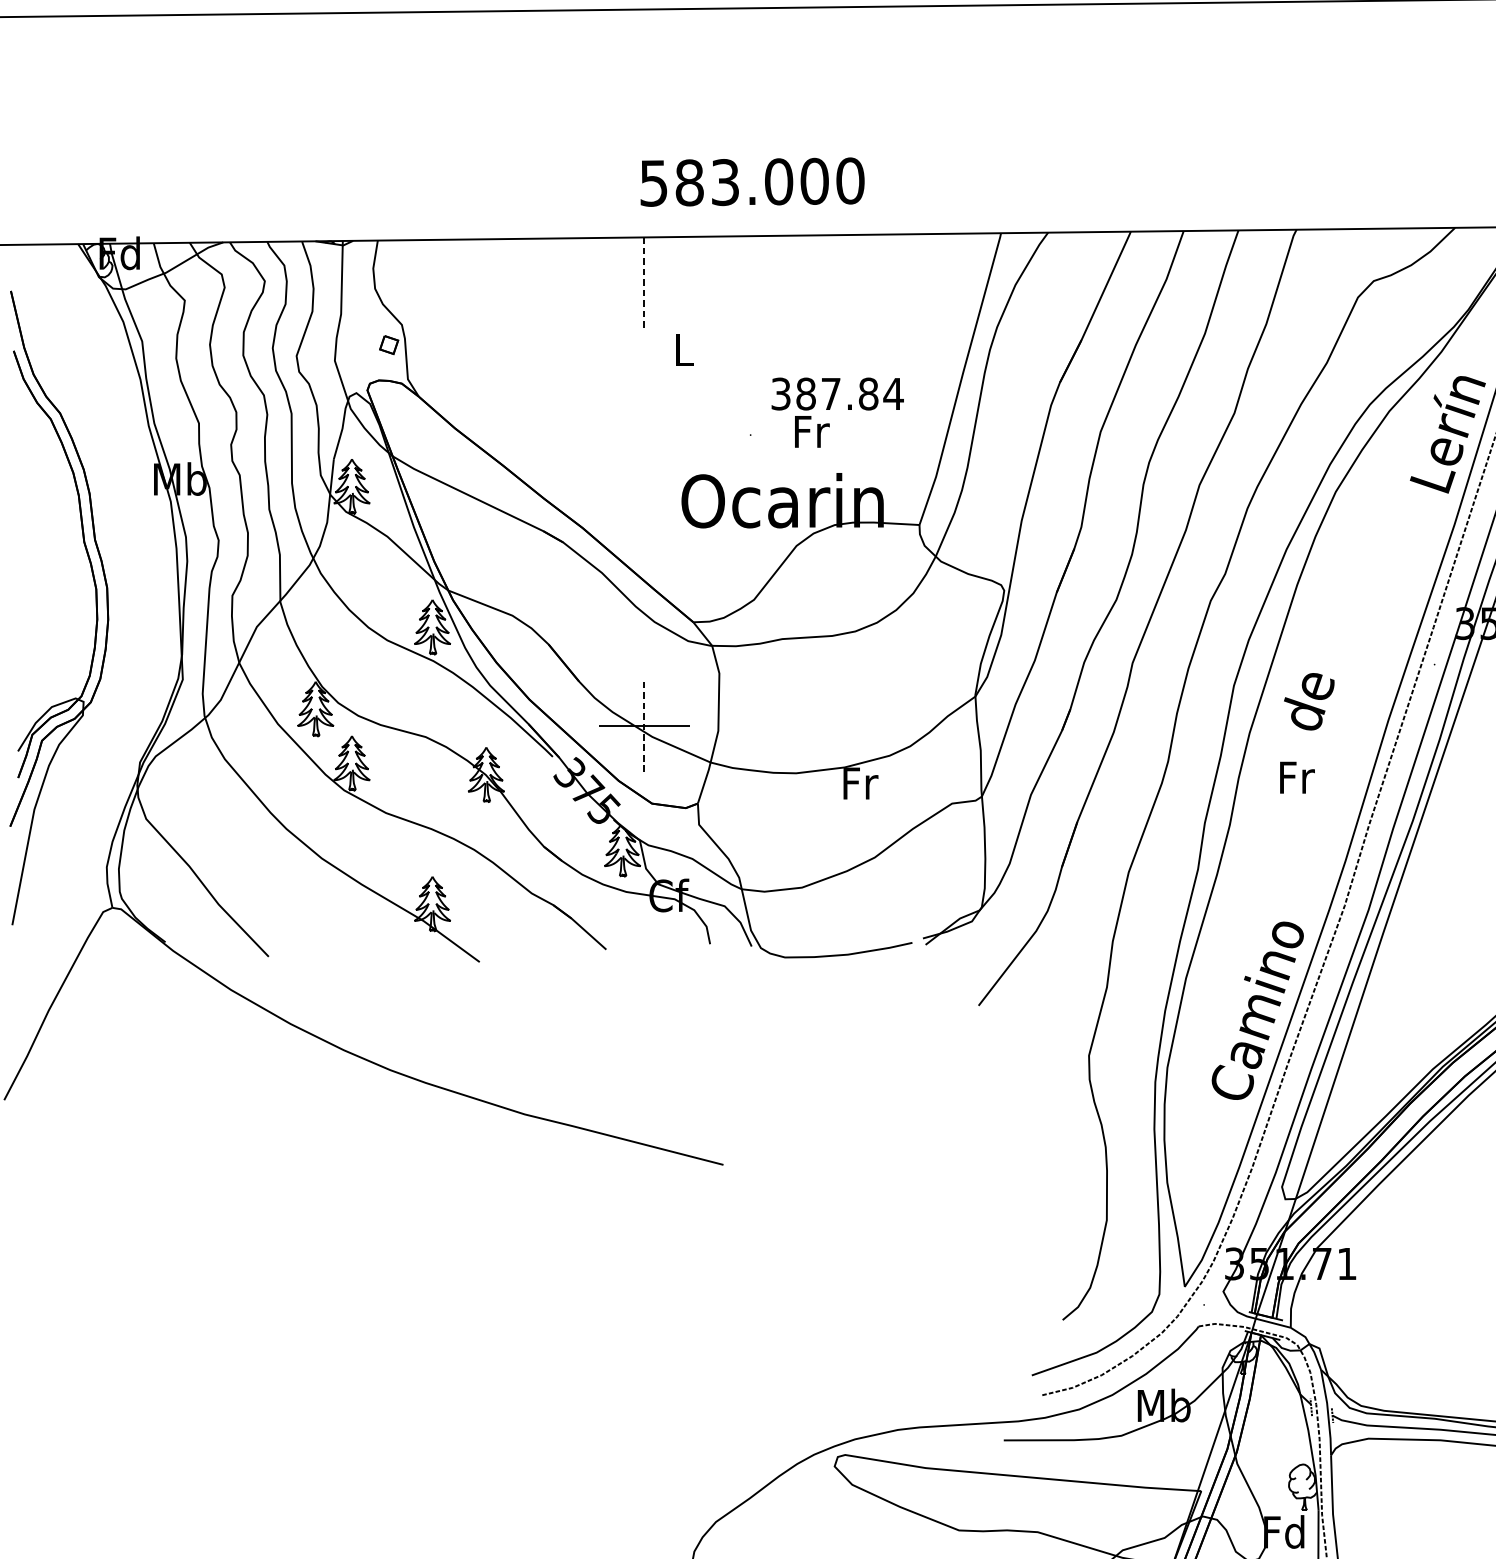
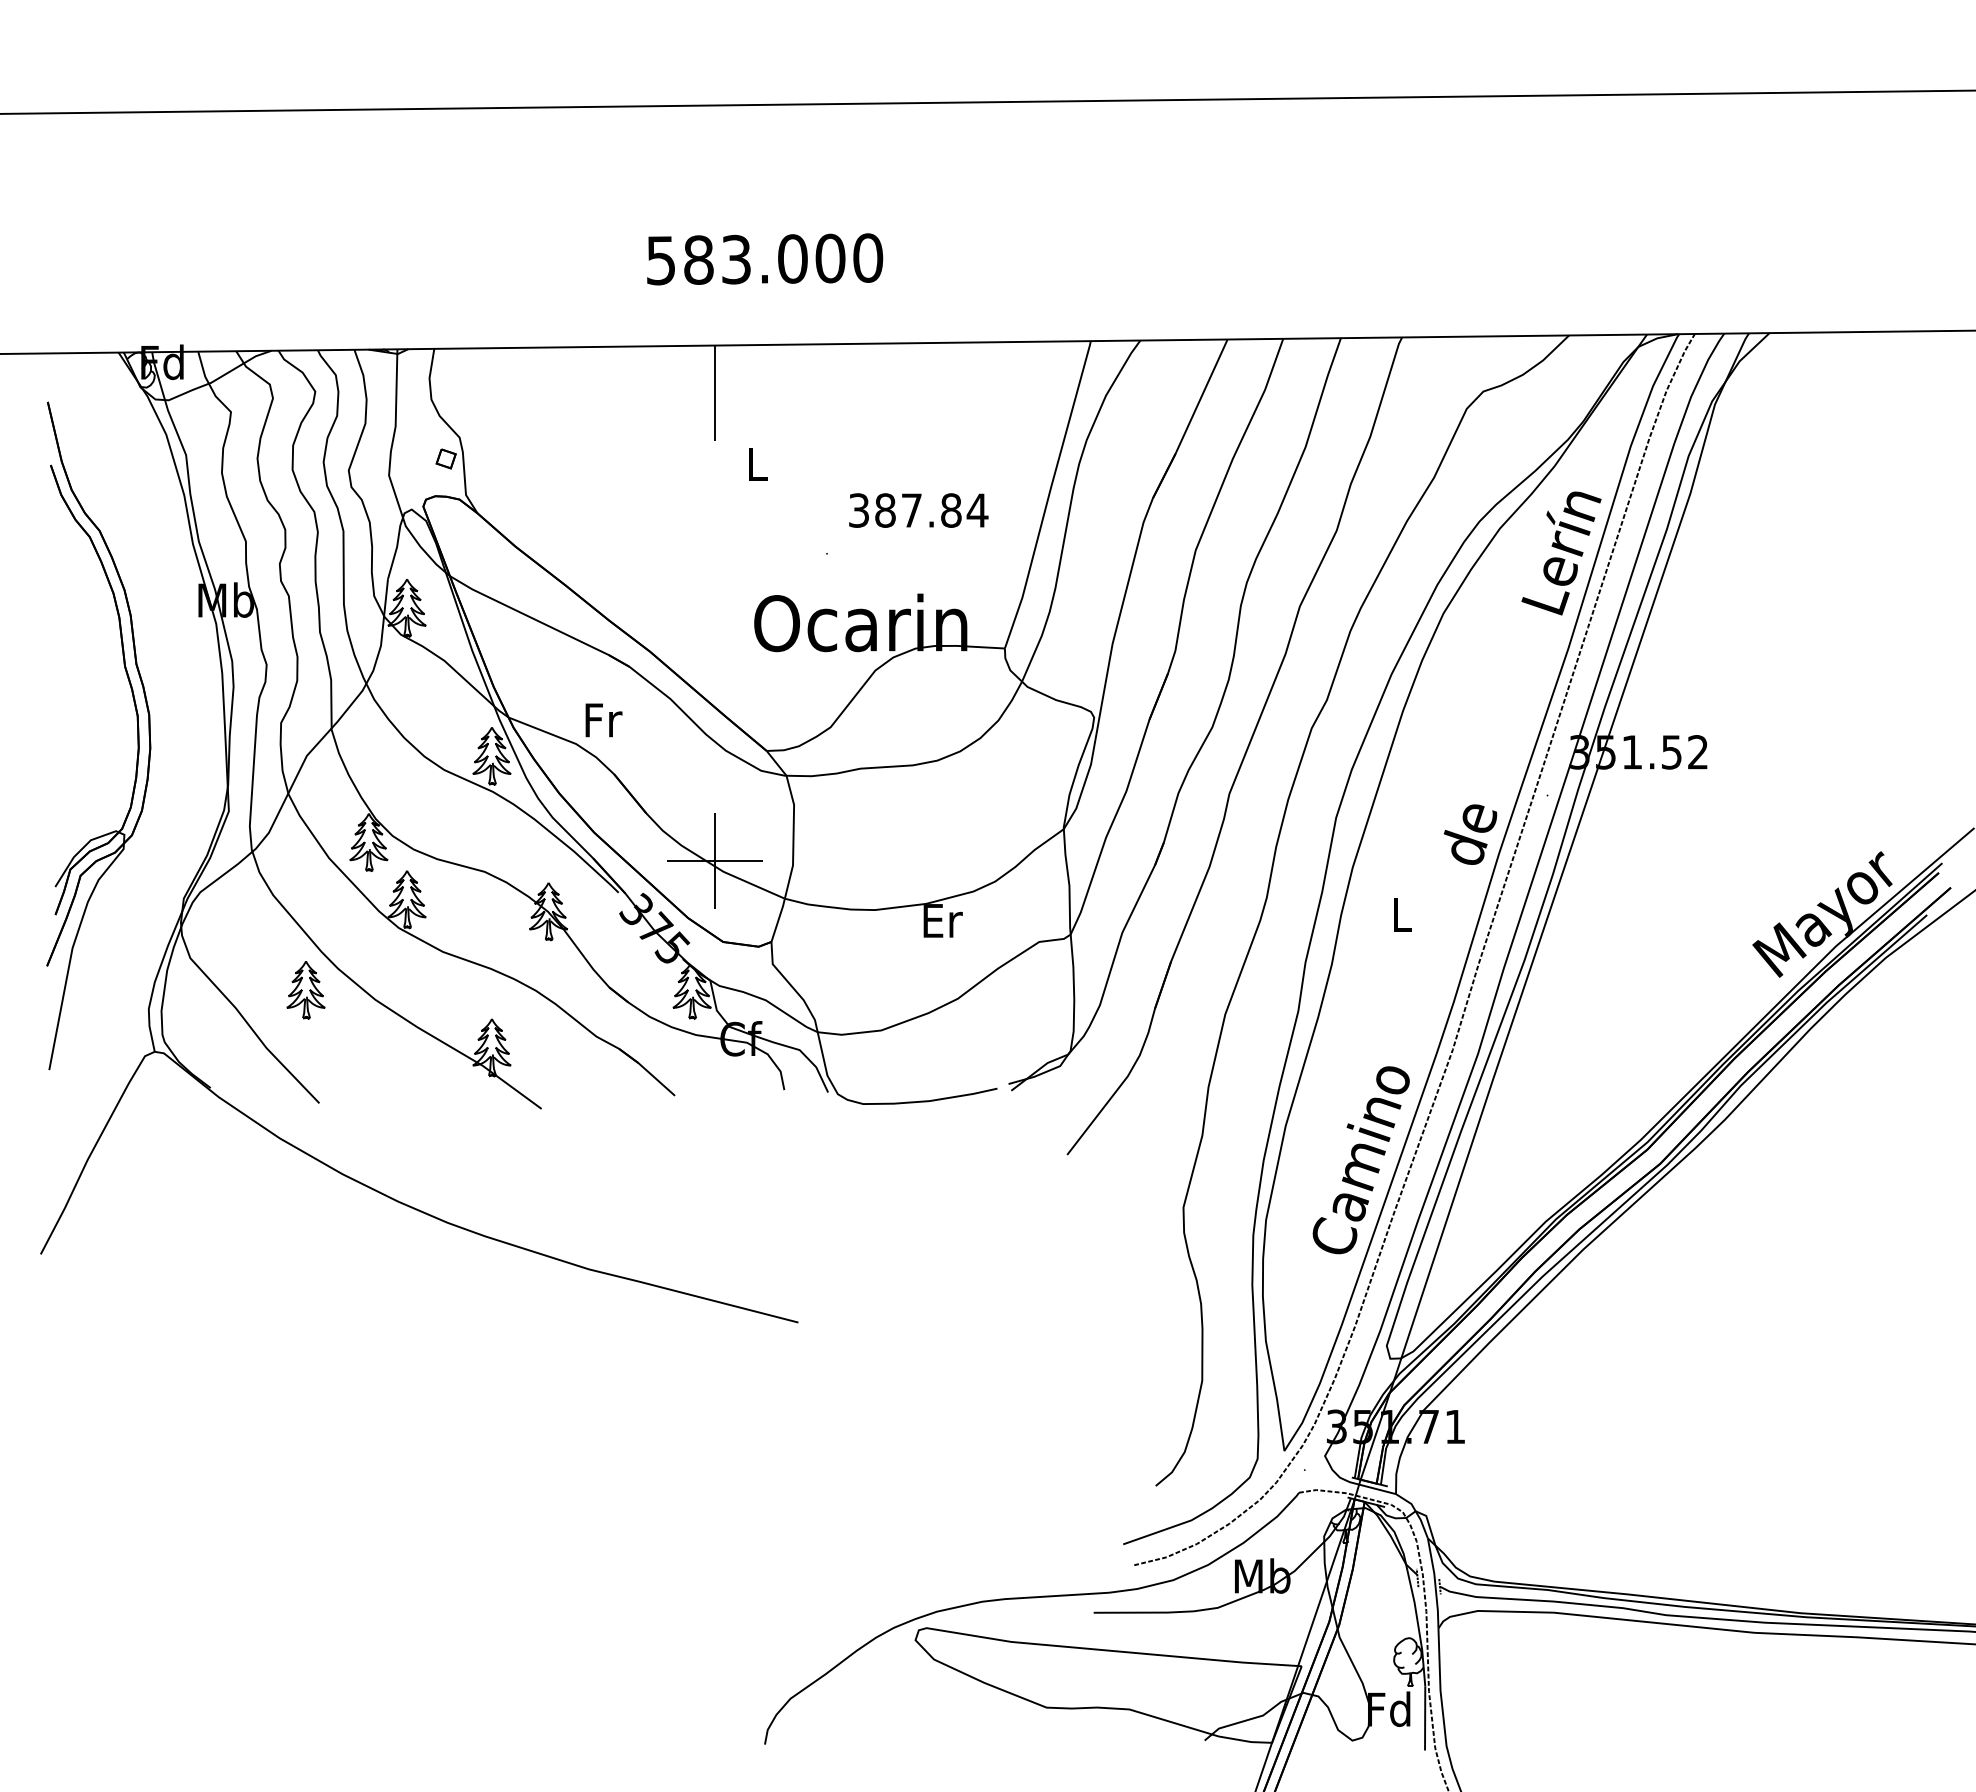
text: (752, 182) -> (765, 259), moved
line: (644, 282) -> (715, 393), dashed -> solid
text: (811, 431) -> (603, 720), moved
text: (1309, 701) -> (1470, 834), moved
line: (644, 726) -> (715, 860), dashed -> solid
text: (1296, 777) -> (1402, 914), Fr -> L
text: (860, 783) -> (942, 920), Fr -> Er
part: (255, 849) -> (305, 990), added

